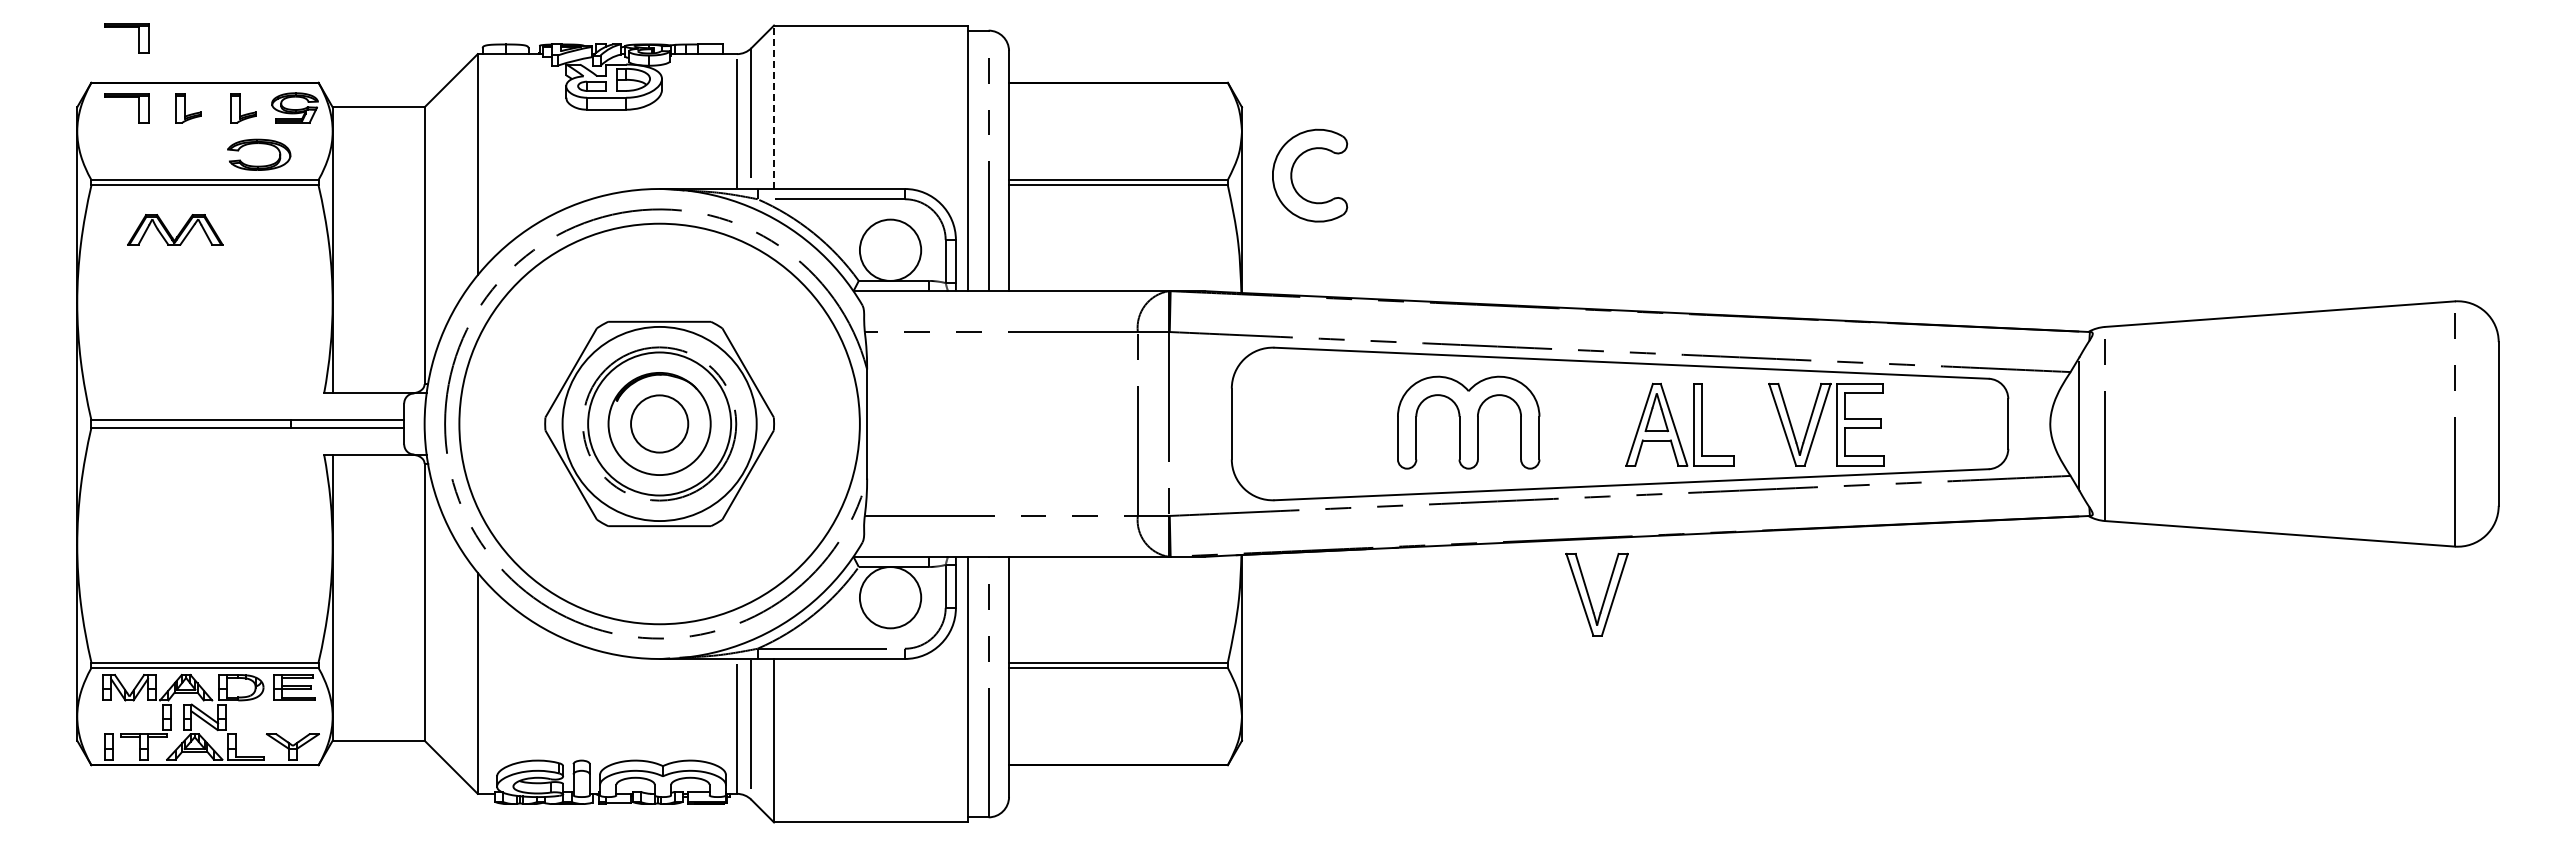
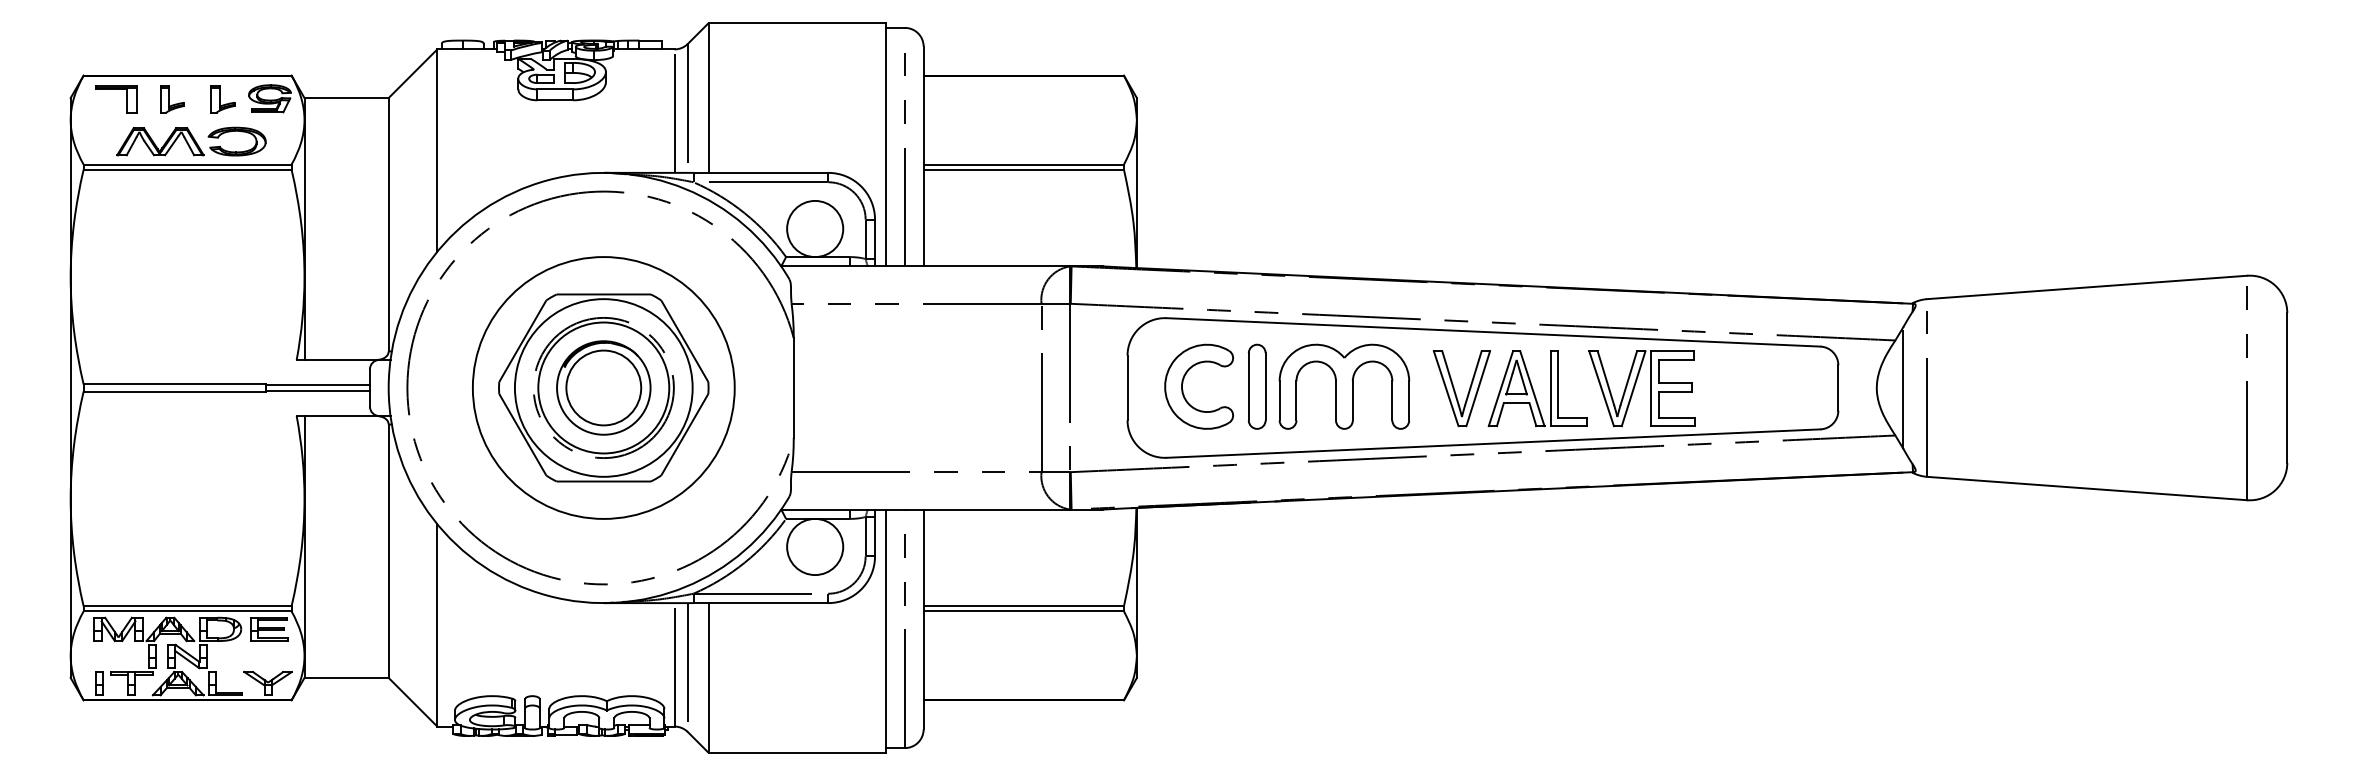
part: (126, 27) -> (115, 25), removed
line: (774, 107) -> (708, 98), dashed -> solid
part: (1292, 175) -> (1183, 386), moved
part: (175, 229) -> (160, 141), moved
part: (1373, 422) -> (1257, 386), added
part: (1819, 422) -> (1635, 386), moved
circle: (659, 423) -> (603, 387), size x0.71
circle: (659, 423) -> (603, 387), size x1.43
part: (1589, 595) -> (1454, 389), moved

